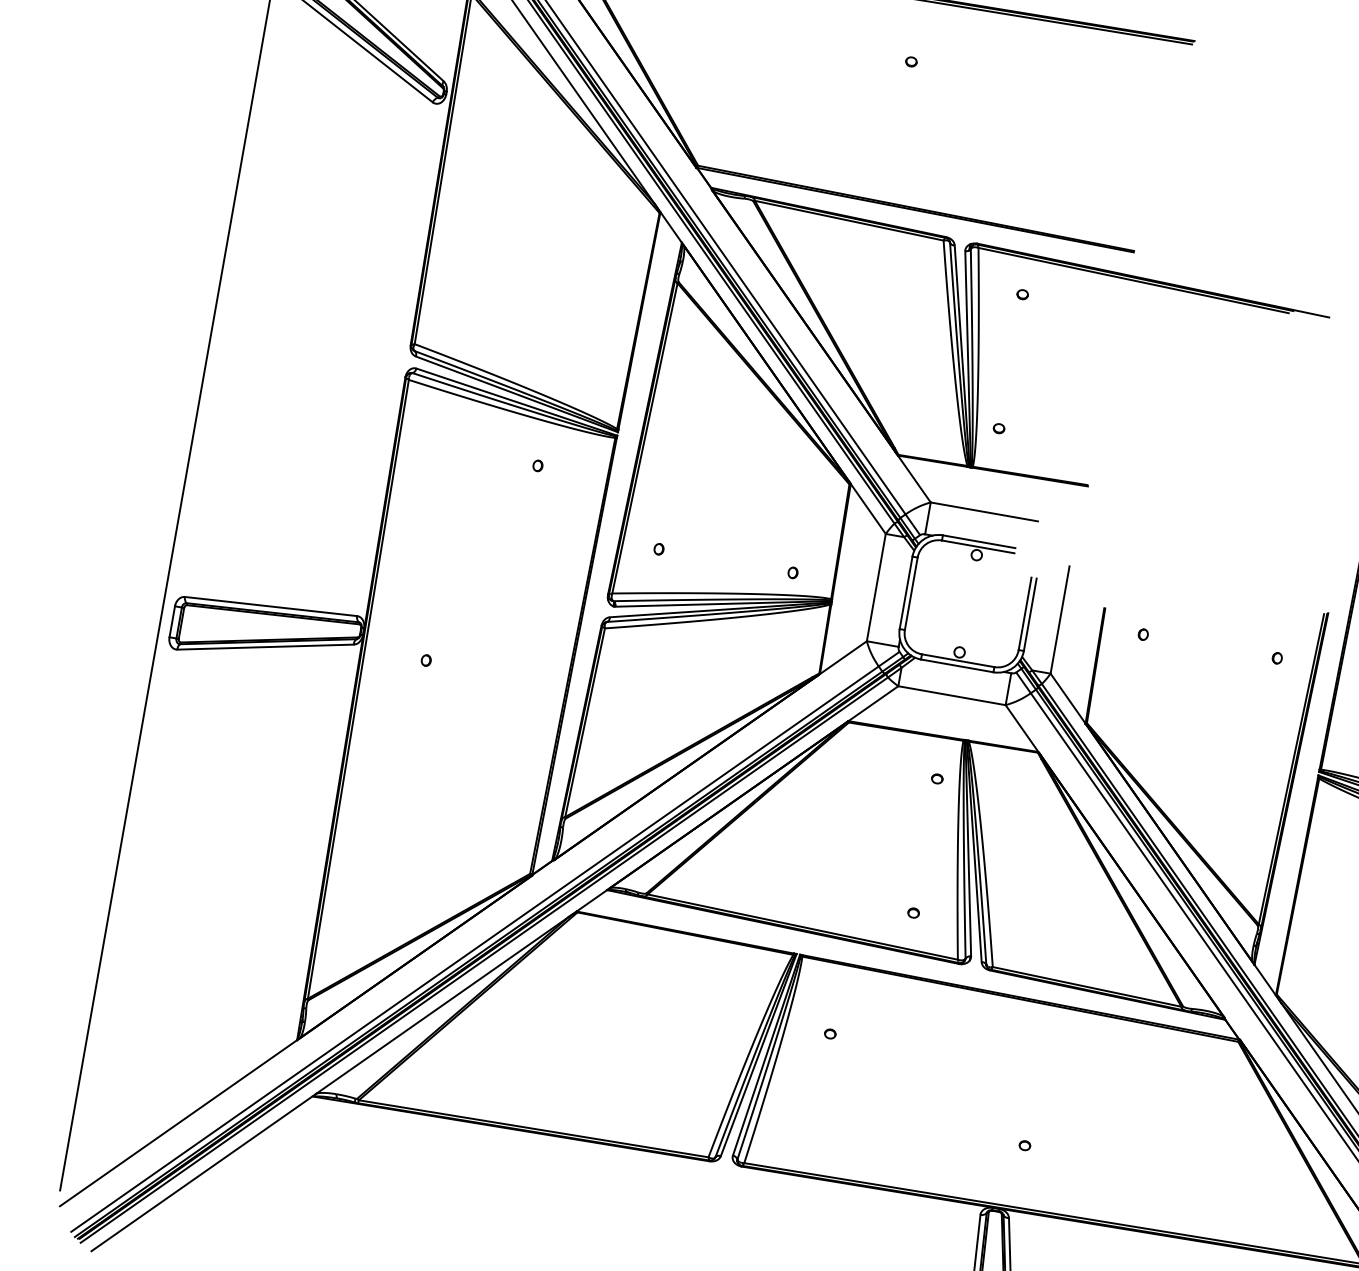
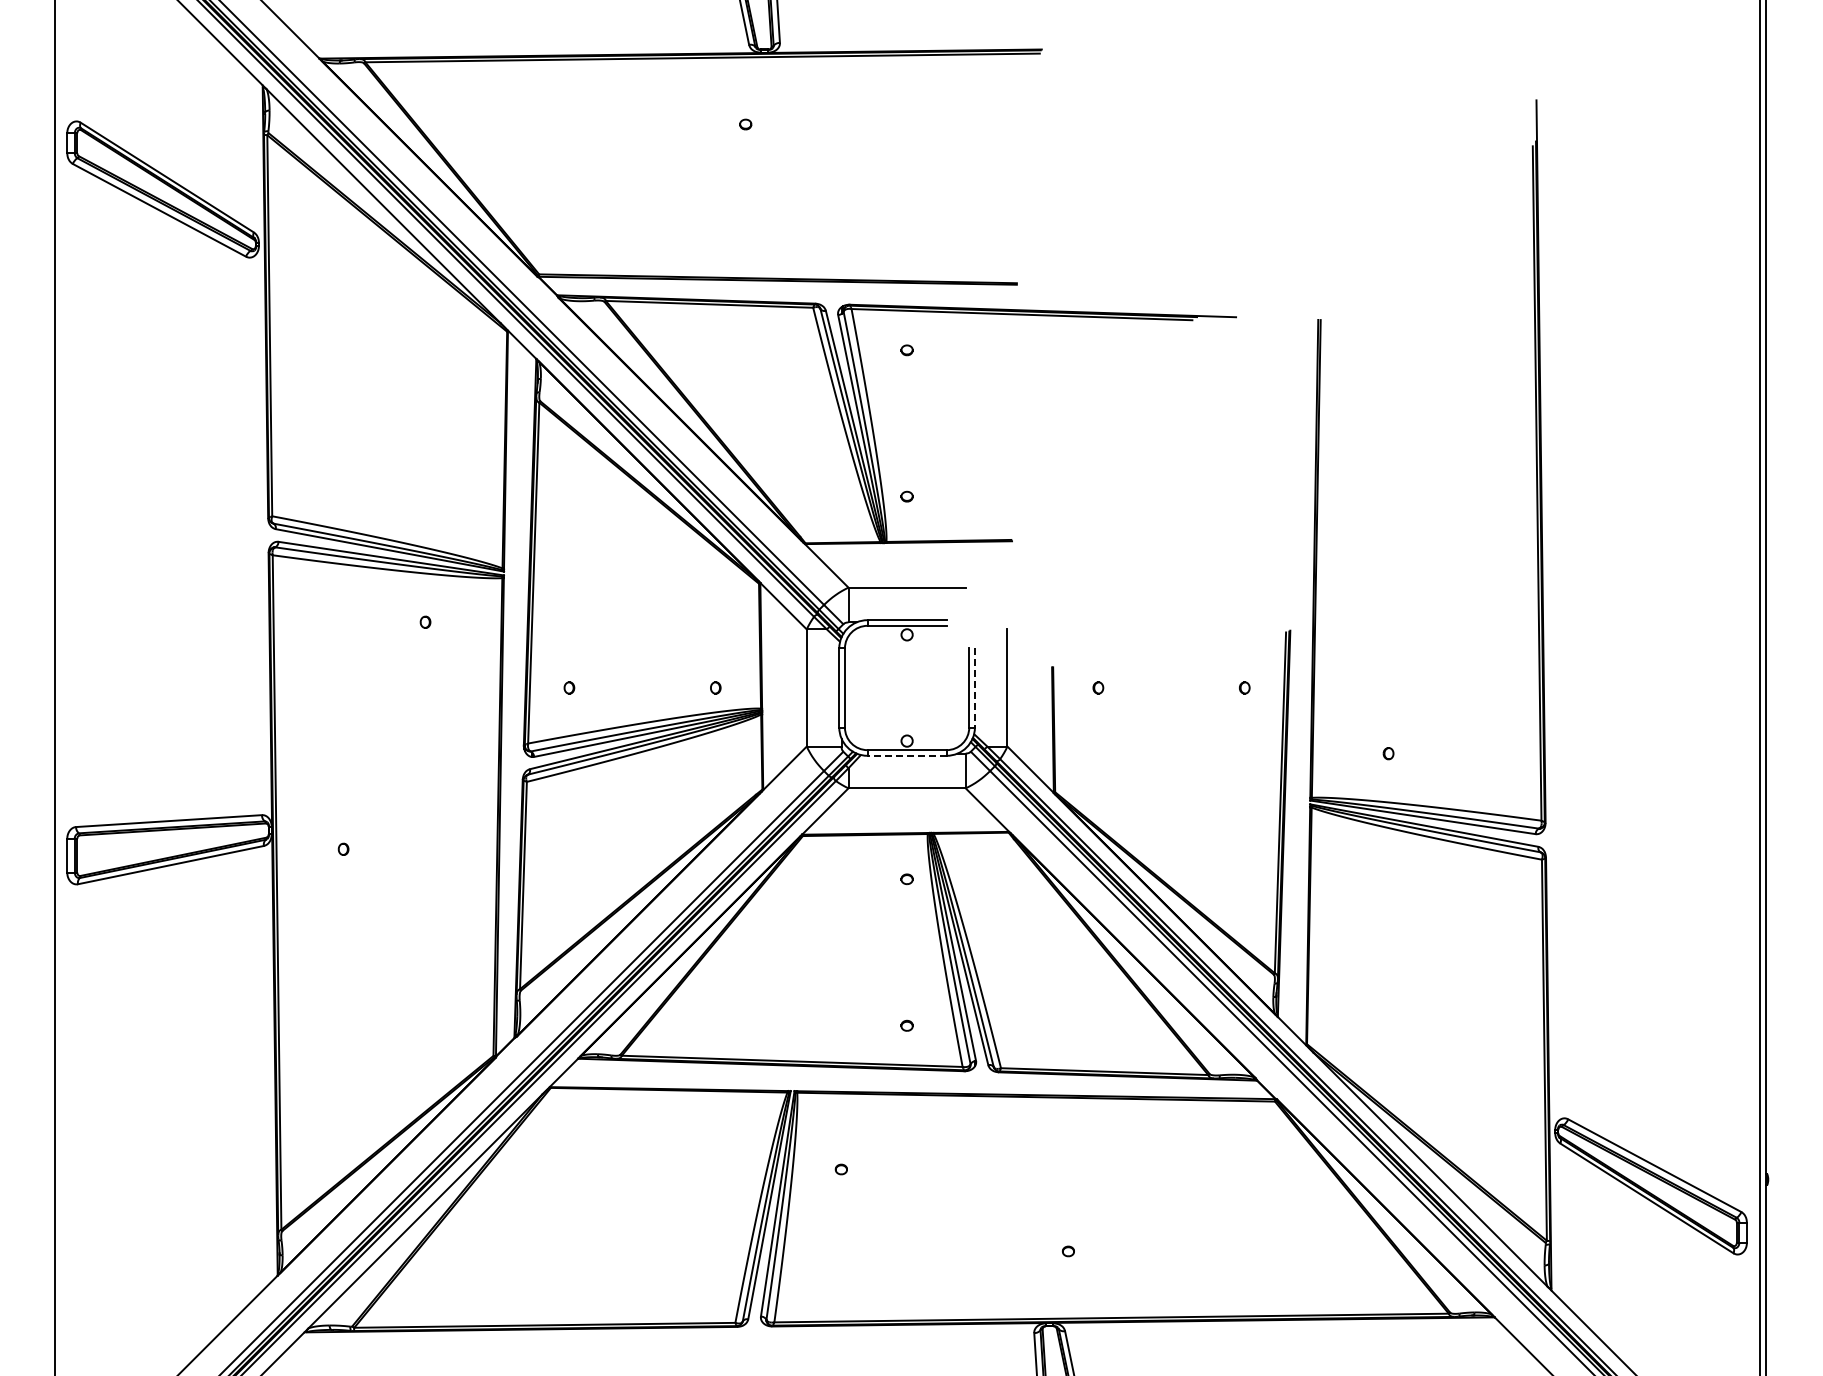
line: (1029, 614) -> (974, 687), solid -> dashed
line: (957, 665) -> (907, 755), solid -> dashed

